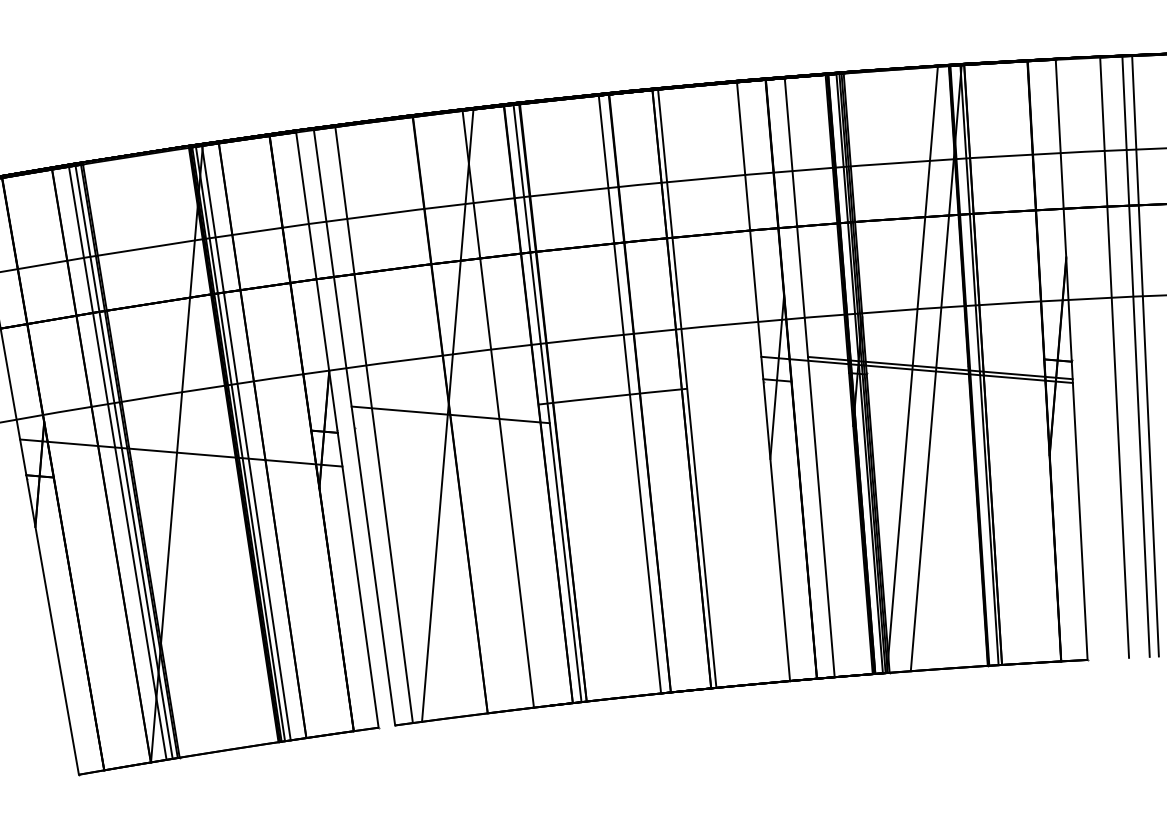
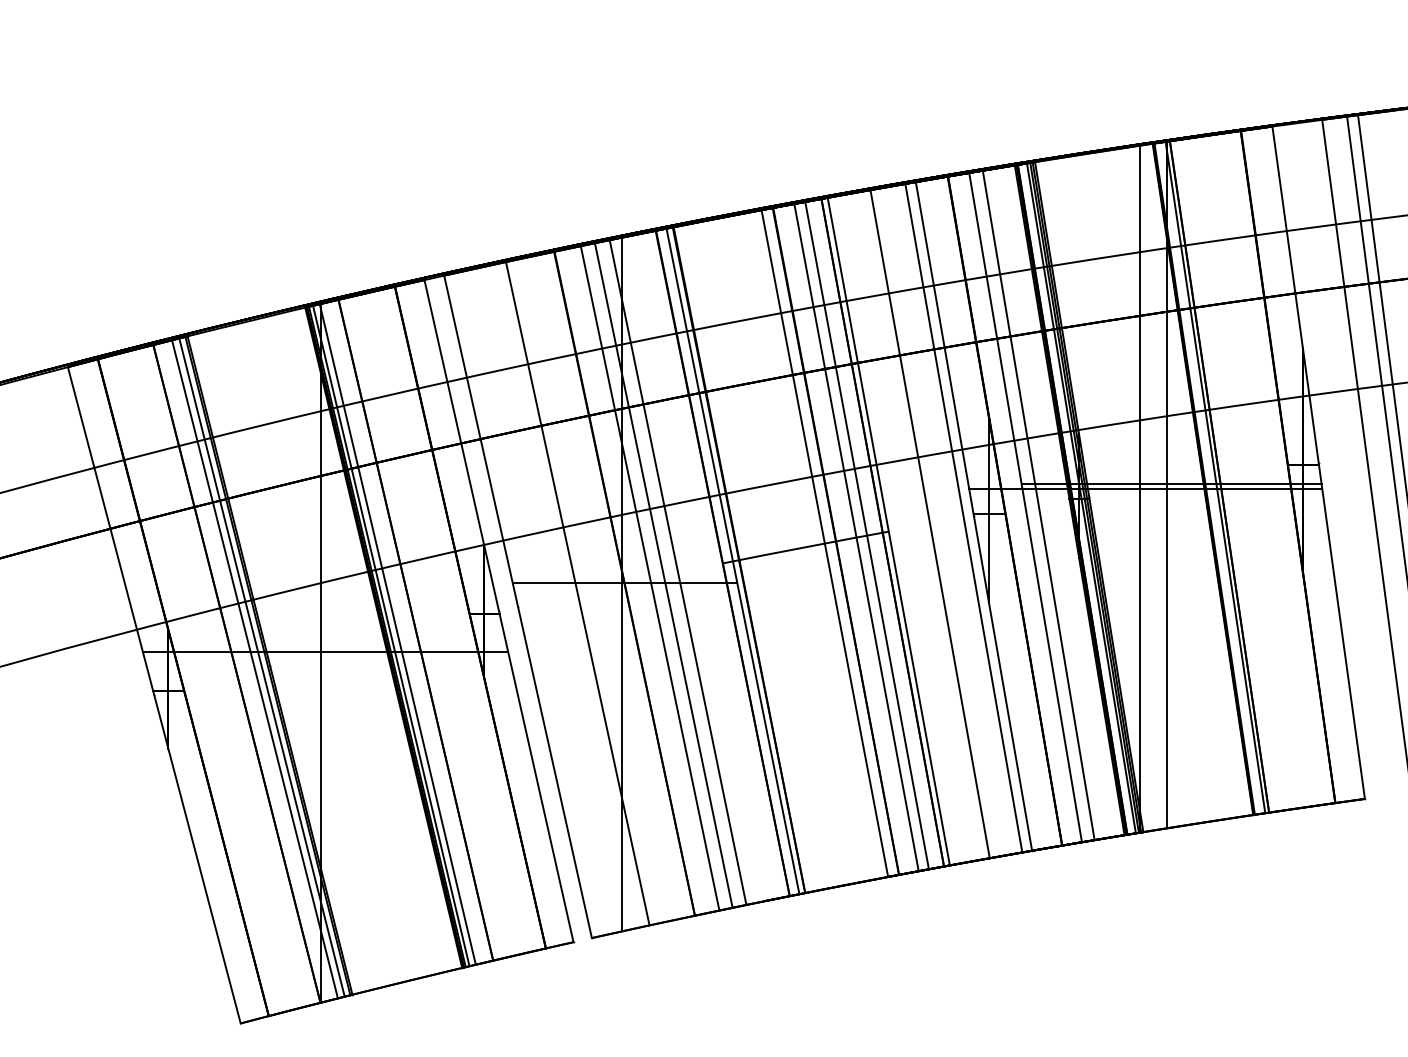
line: (821, 376) -> (1038, 505), added
line: (754, 381) -> (963, 517), added
line: (723, 385) -> (929, 524), added
line: (667, 390) -> (866, 535), added
line: (658, 391) -> (856, 537), added
line: (485, 410) -> (663, 575), added
line: (472, 412) -> (649, 578), added
line: (373, 424) -> (577, 593), moved

